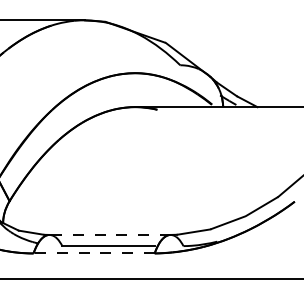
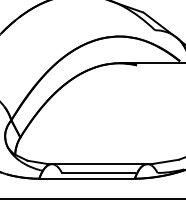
line: (110, 234) -> (99, 163), dashed -> solid
line: (94, 253) -> (87, 178), dashed -> solid

